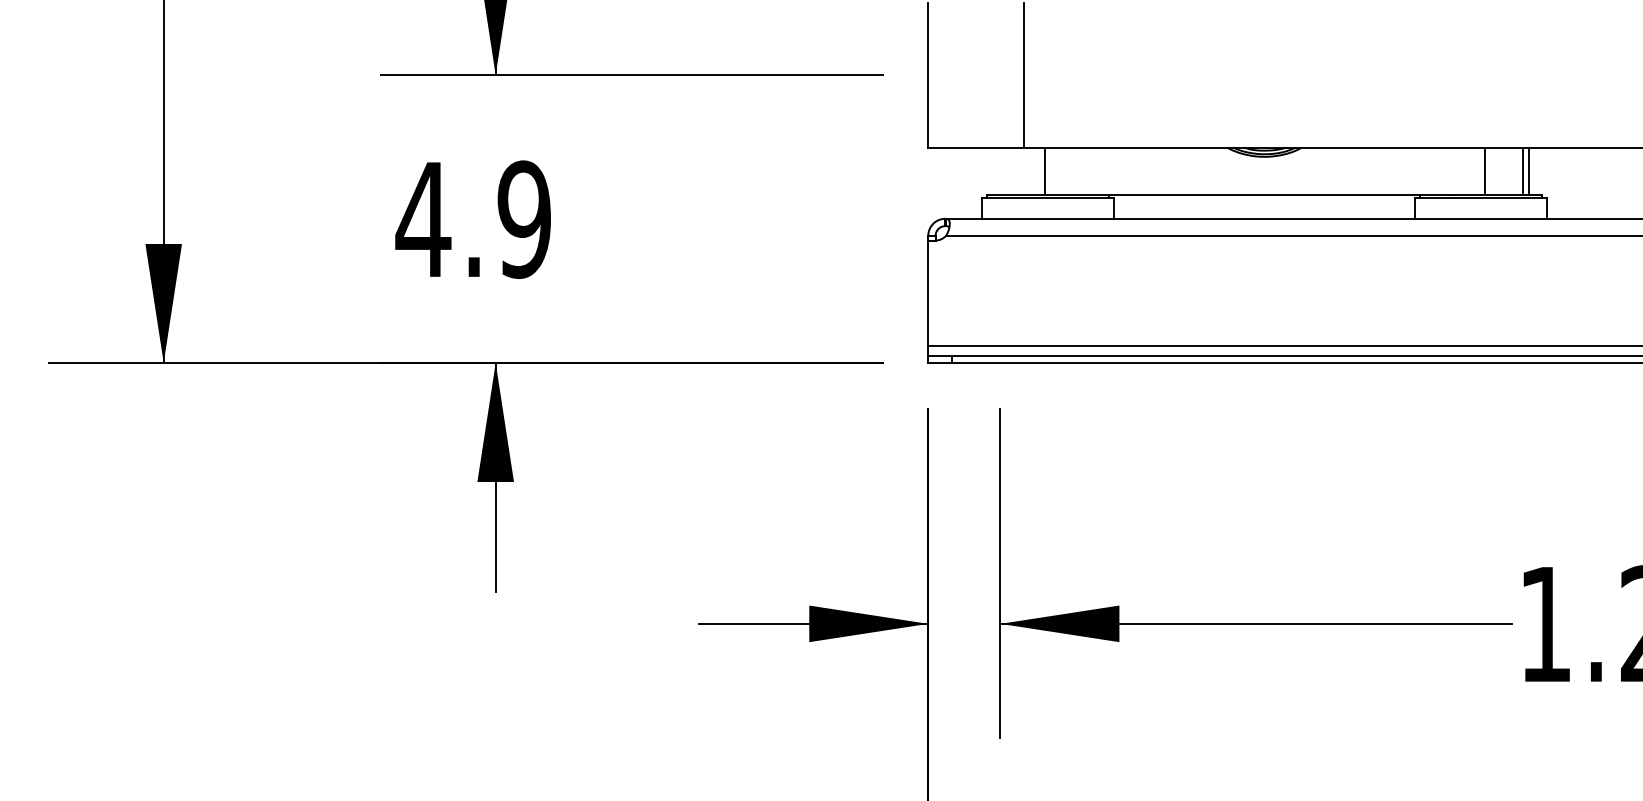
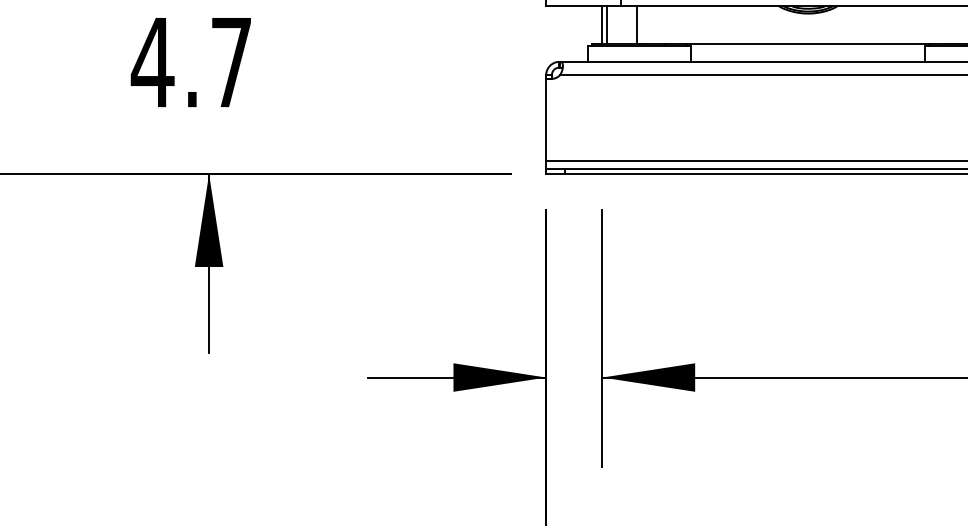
line: (1000, 171) -> (602, 25), added
line: (1006, 171) -> (607, 25), added
text: (523, 219) -> (230, 62), 4.9 -> 4.7

